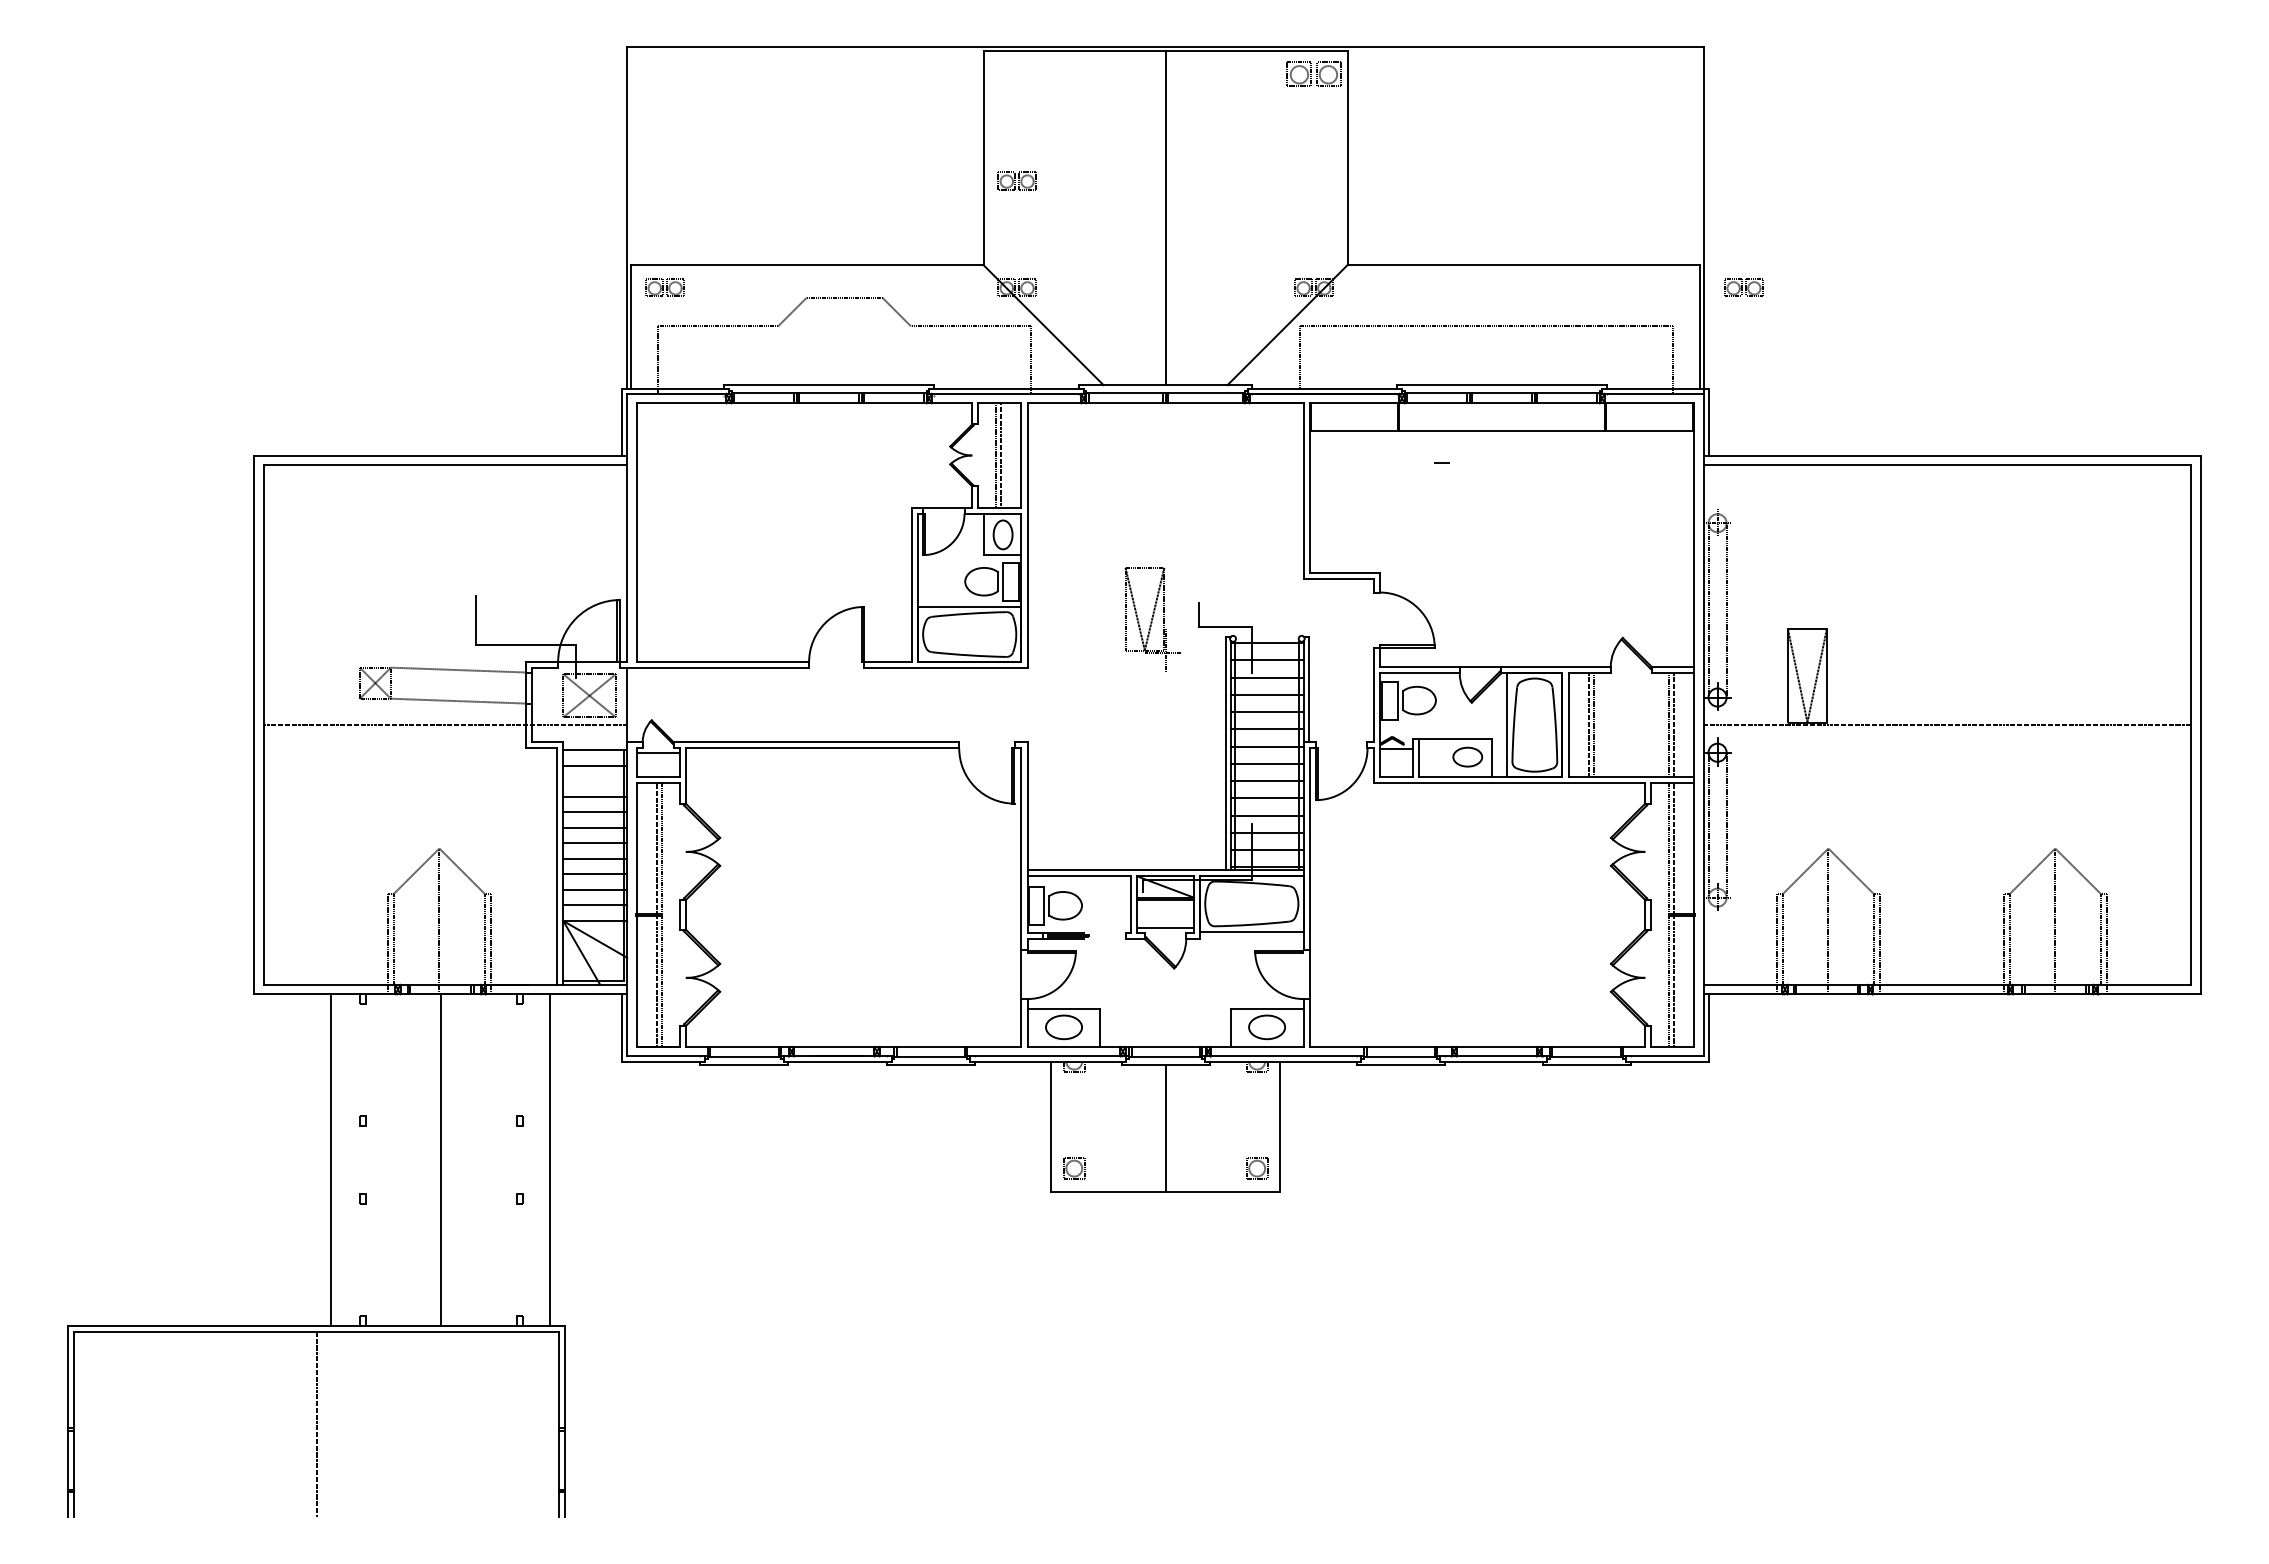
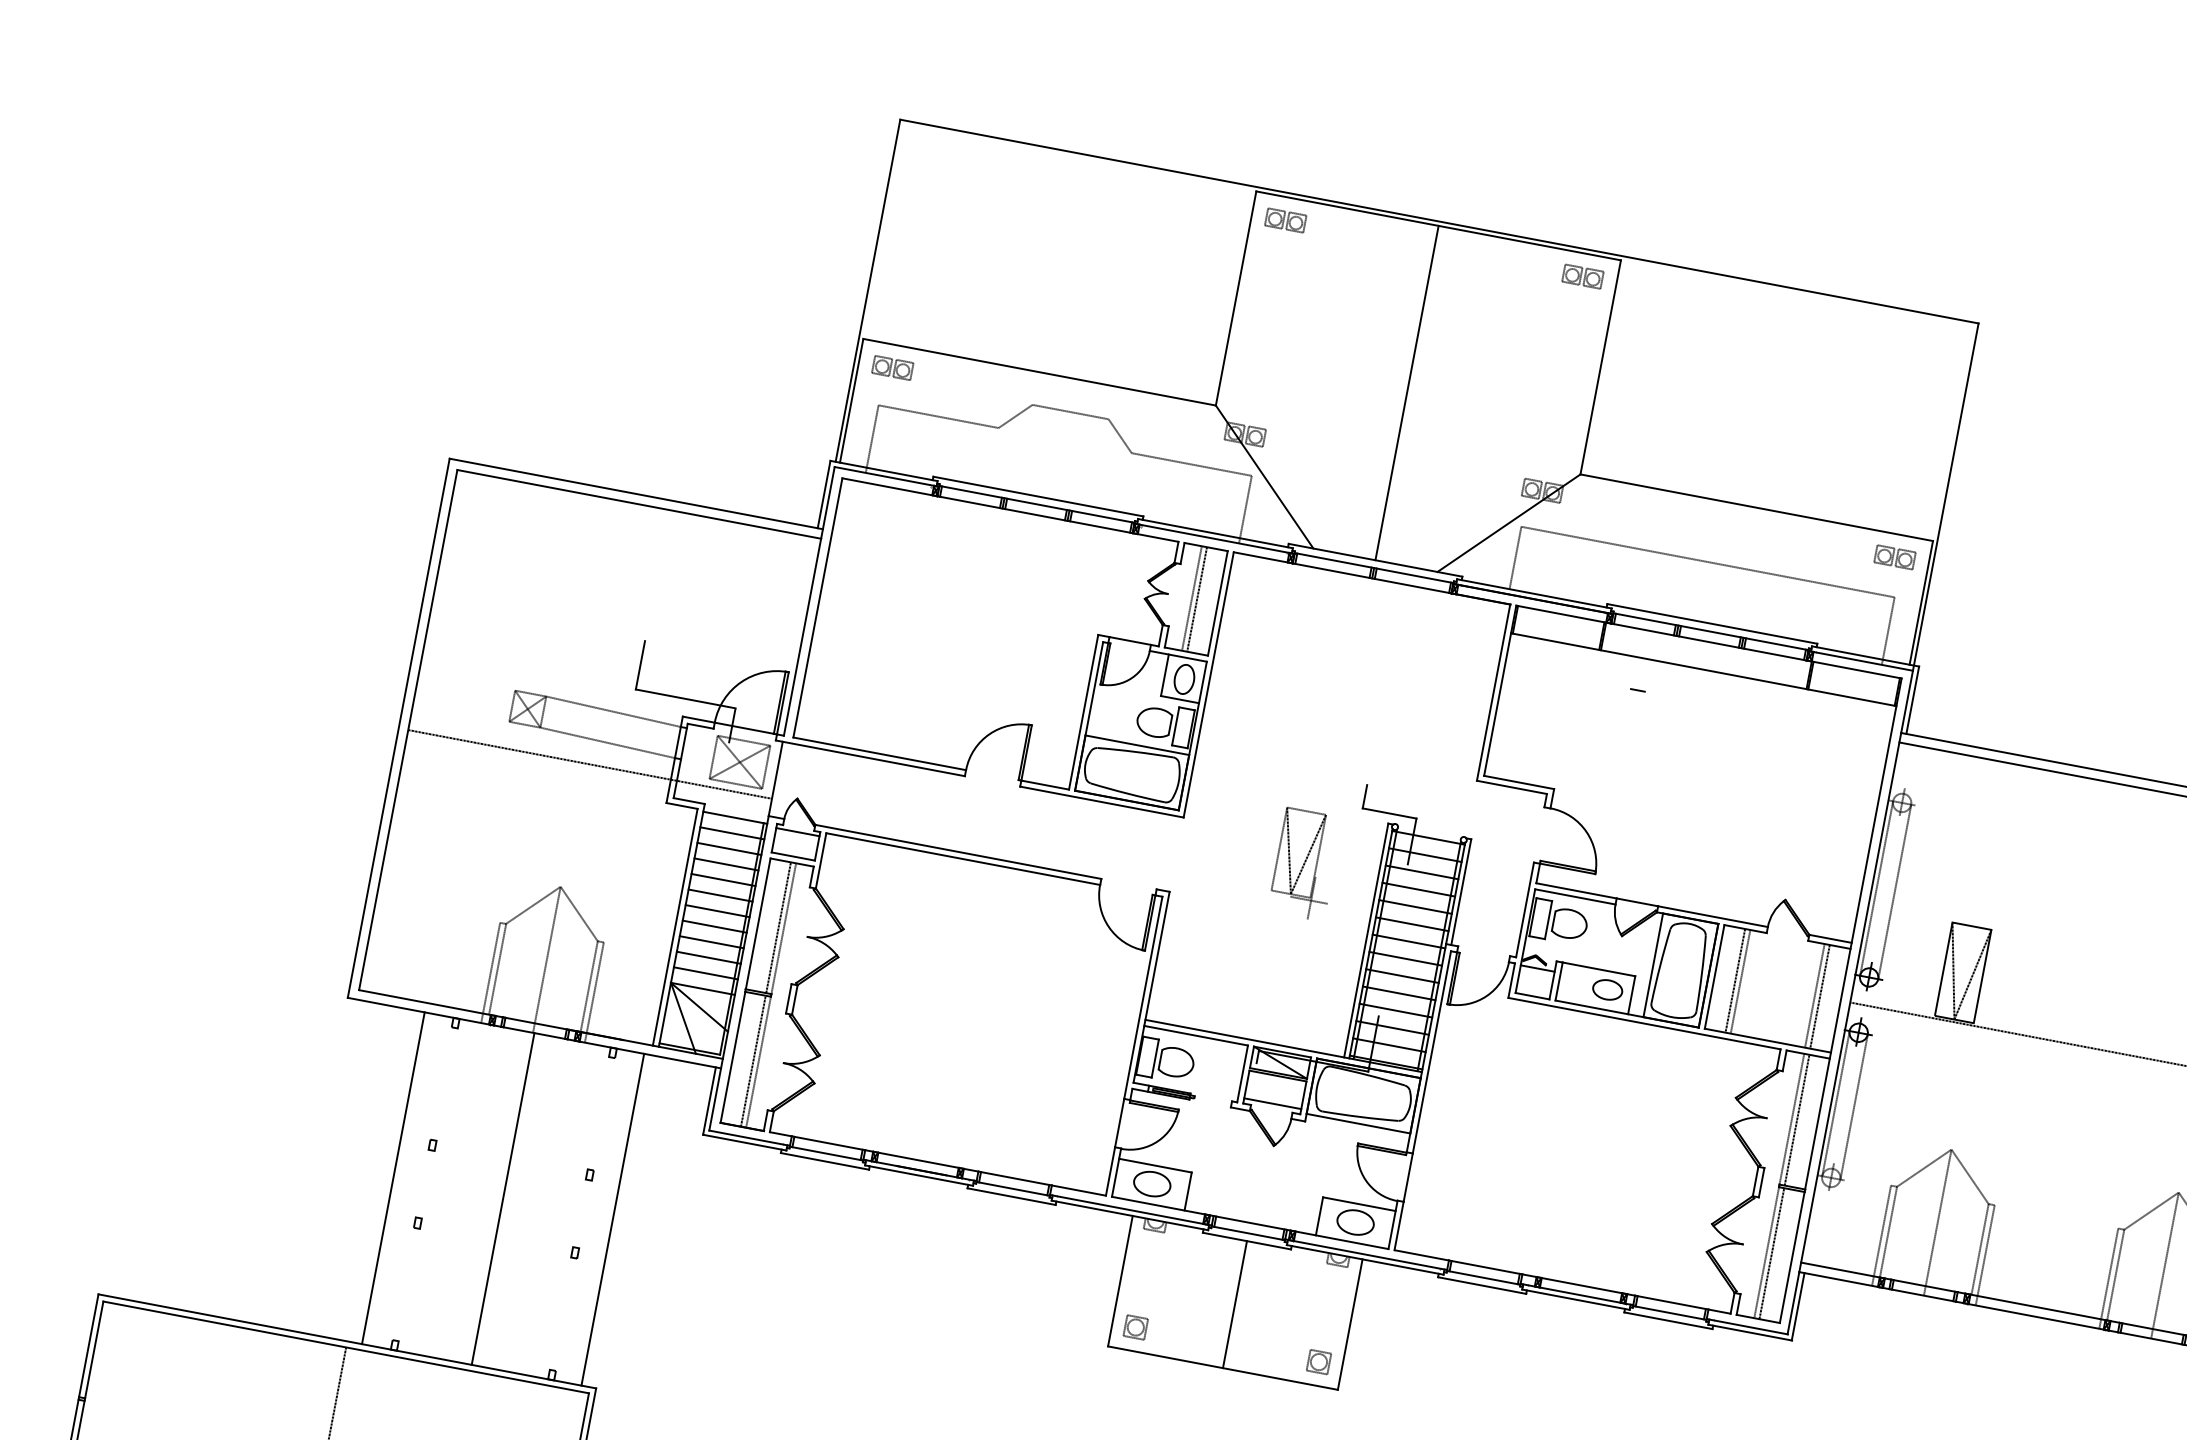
part: (1313, 73) -> (1582, 276), size x0.71
part: (1016, 180) -> (1285, 219), moved
part: (1743, 287) -> (1894, 557), moved
part: (1152, 619) -> (1304, 864), moved
line: (595, 781) -> (729, 849), added

